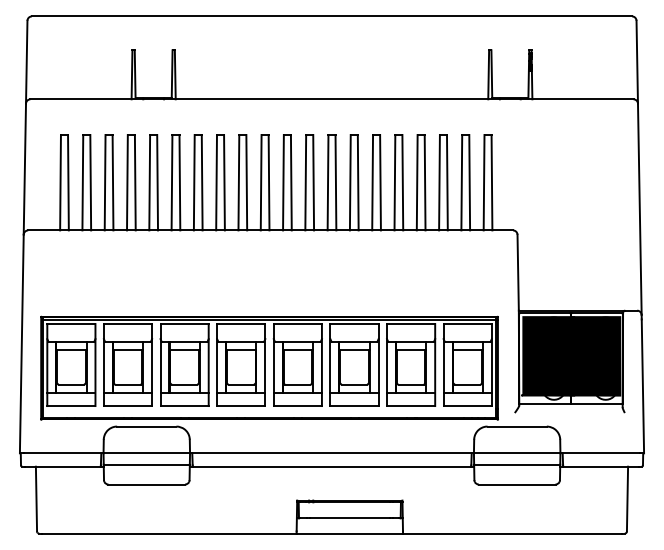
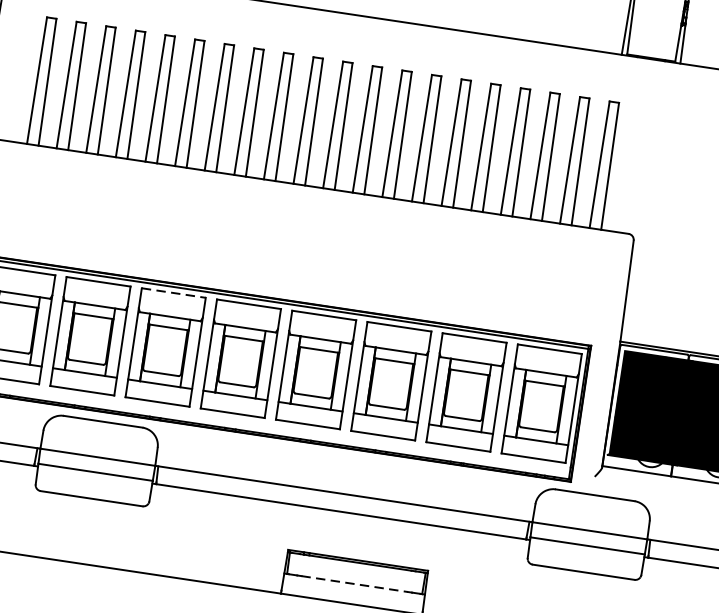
line: (185, 324) -> (174, 293), solid -> dashed
line: (350, 518) -> (355, 584), solid -> dashed

